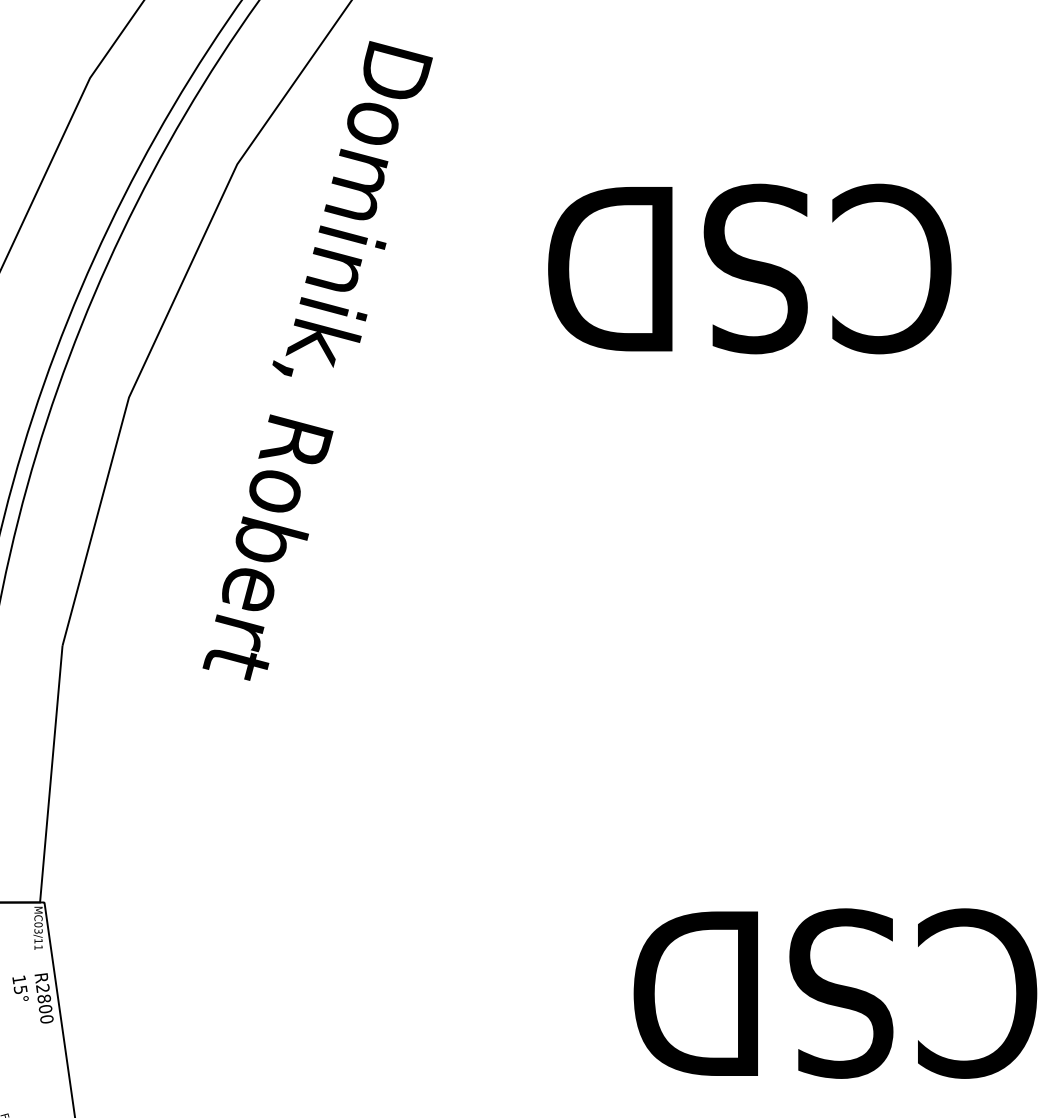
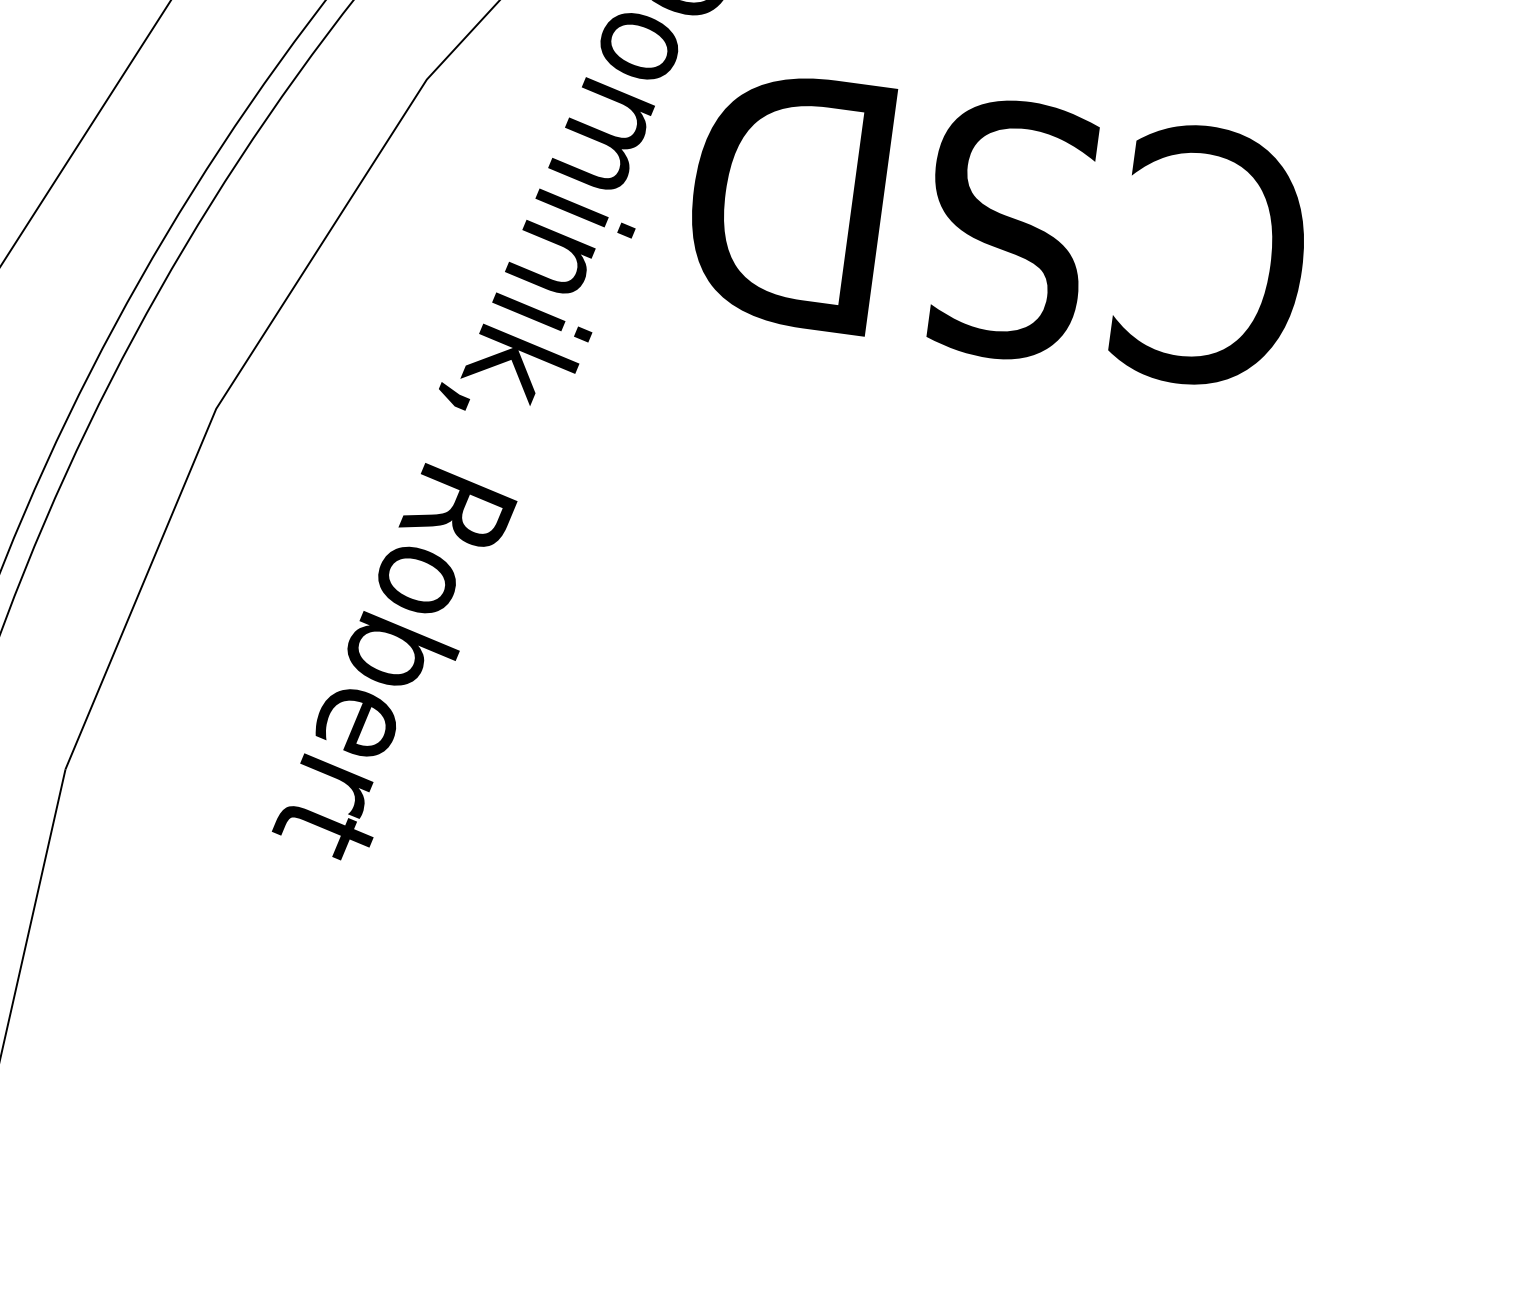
text: (749, 268) -> (997, 227), moved

